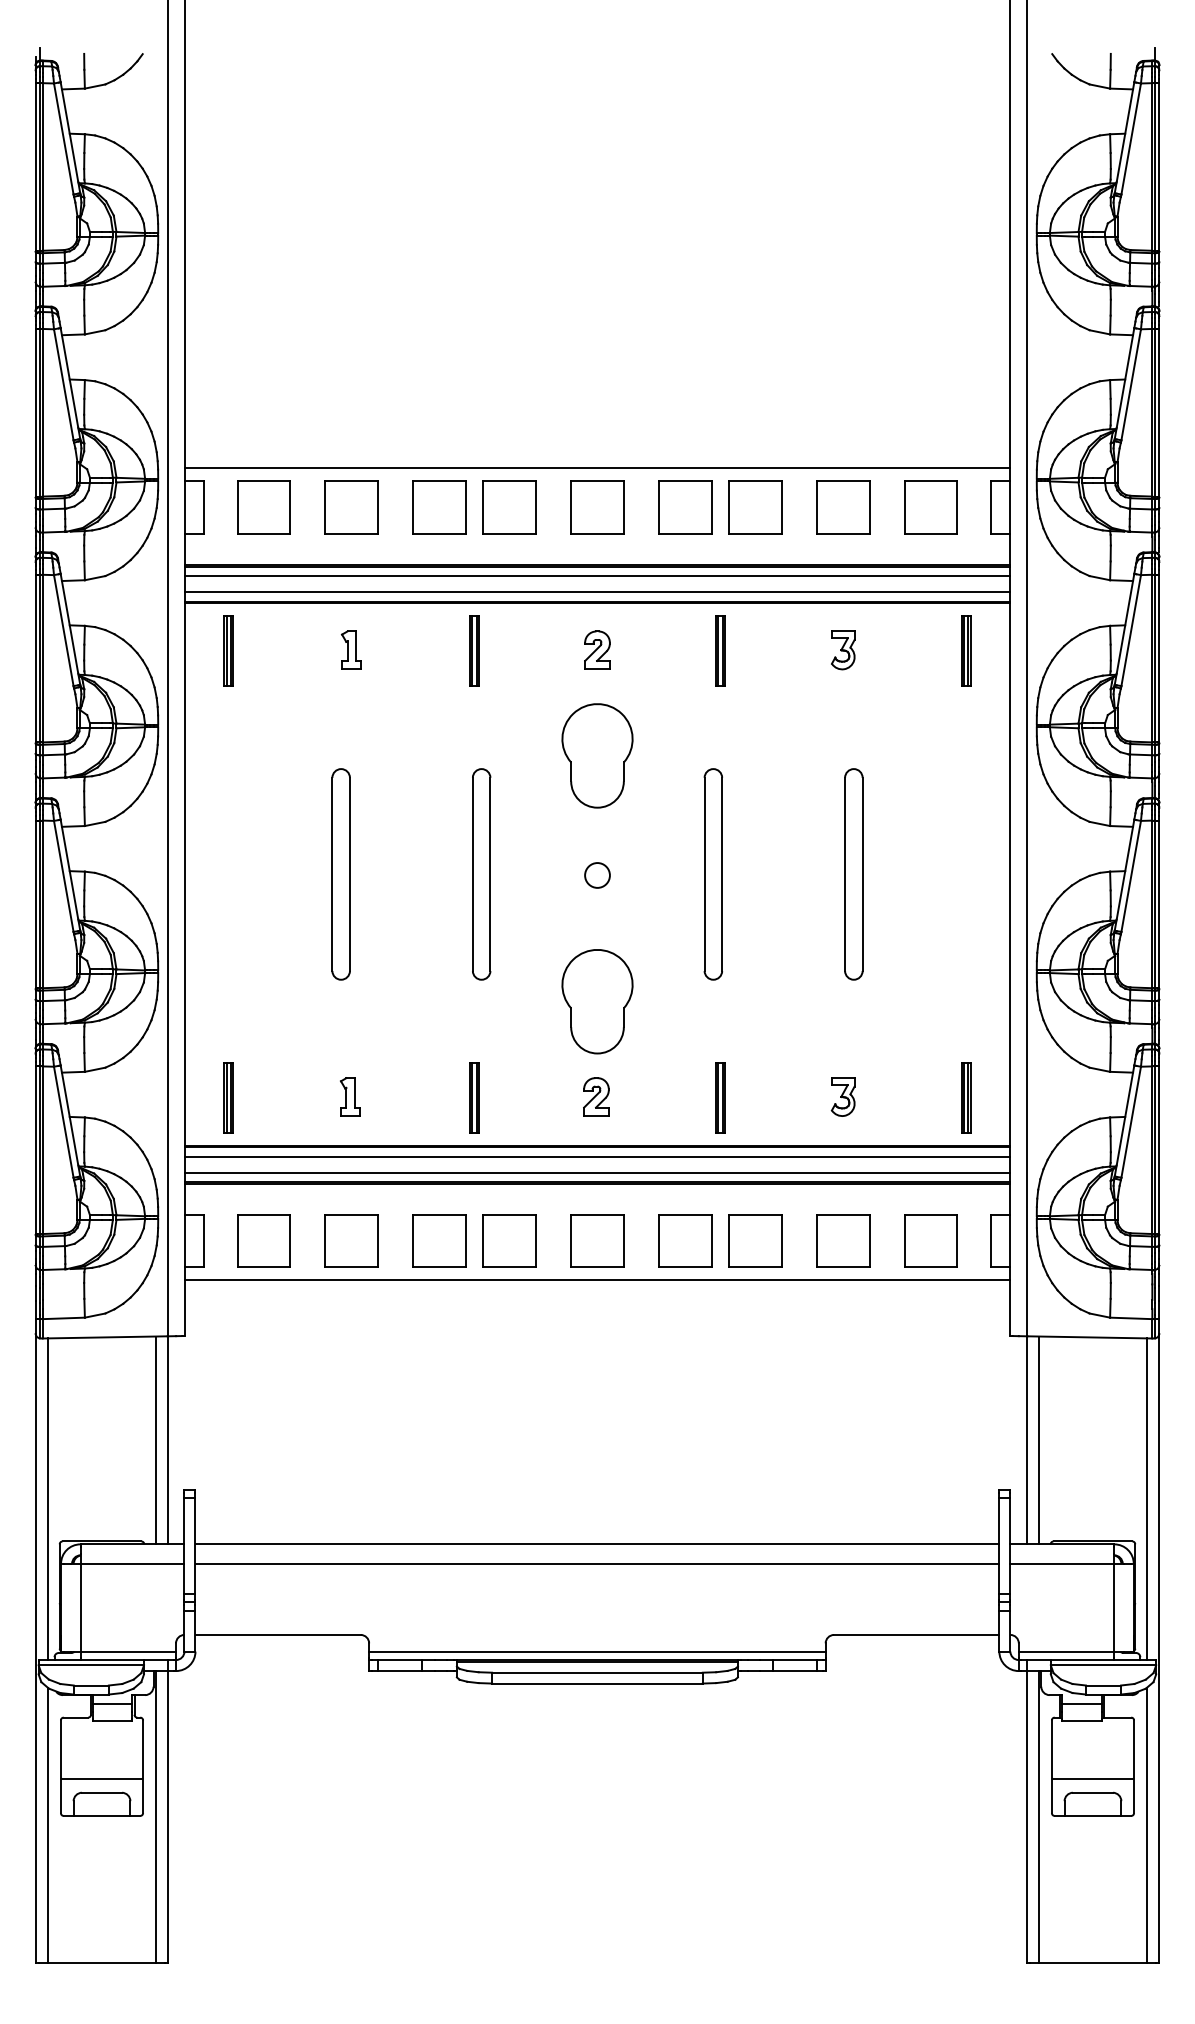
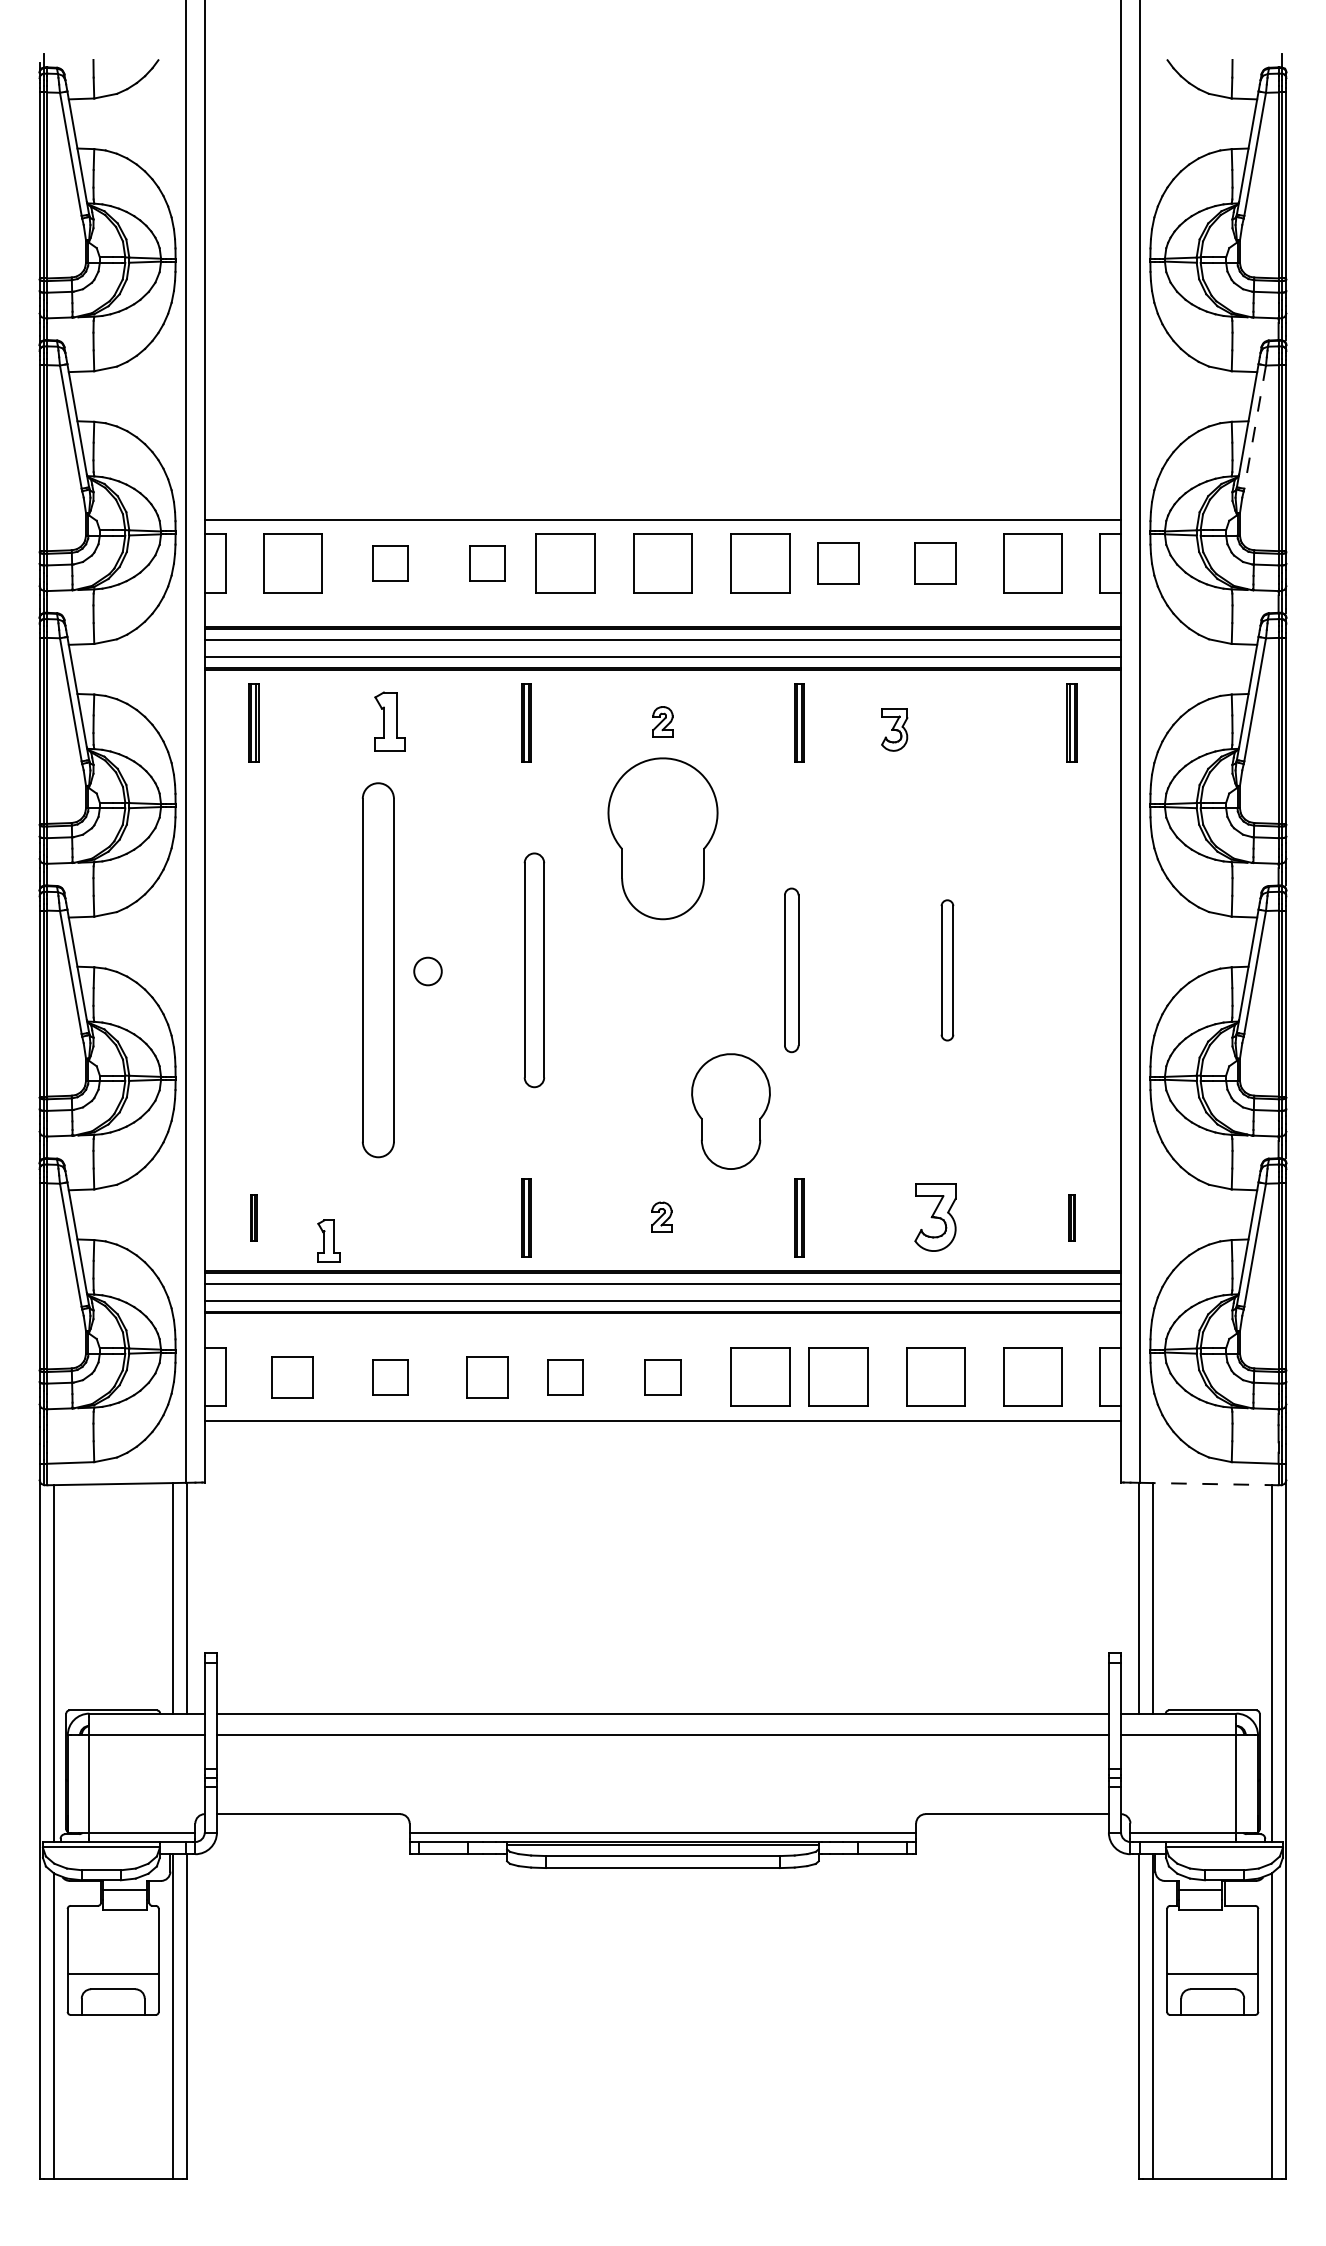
line: (1131, 385) -> (1255, 427), solid -> dashed
part: (351, 507) -> (390, 563), size x0.6
part: (439, 507) -> (487, 563), size x0.6
part: (755, 507) -> (838, 563), size x0.7
part: (843, 507) -> (935, 563), size x0.7
part: (350, 650) -> (389, 721), size x1.4
part: (597, 650) -> (662, 721), size x0.7
part: (843, 650) -> (894, 729), moved
part: (597, 755) -> (662, 838), size x1.4
part: (341, 874) -> (378, 970), size x1.6
part: (713, 874) -> (791, 970), size x0.7
part: (853, 874) -> (947, 970), size x0.6
circle: (597, 875) -> (427, 971), moved
part: (597, 1001) -> (730, 1111), moved
part: (350, 1096) -> (328, 1240), moved
part: (596, 1096) -> (661, 1216), size x0.7
part: (228, 1097) -> (253, 1217), size x0.6
part: (843, 1097) -> (935, 1217), size x1.6
part: (965, 1097) -> (1071, 1217), size x0.6
part: (263, 1240) -> (292, 1376), size x0.7
part: (351, 1240) -> (390, 1376), size x0.6
part: (439, 1240) -> (487, 1376), size x0.7
part: (509, 1240) -> (565, 1376), size x0.6
part: (597, 1240) -> (662, 1376), size x0.6
line: (1090, 1337) -> (1209, 1484), solid -> dashed

